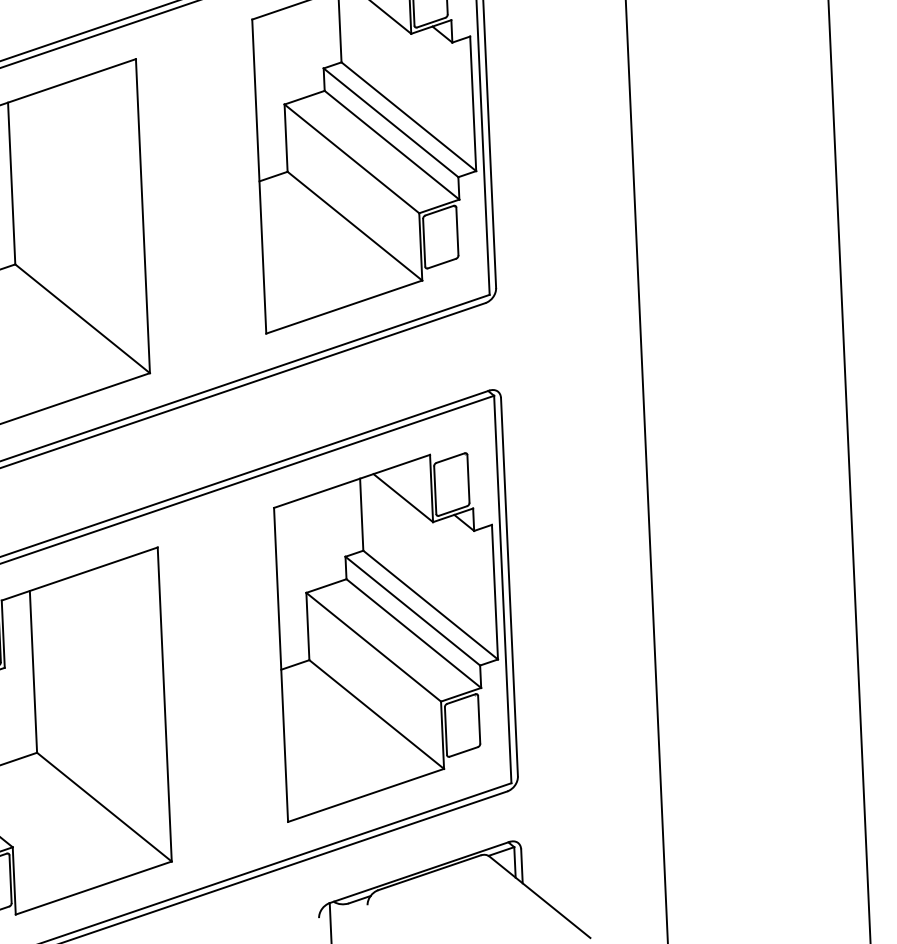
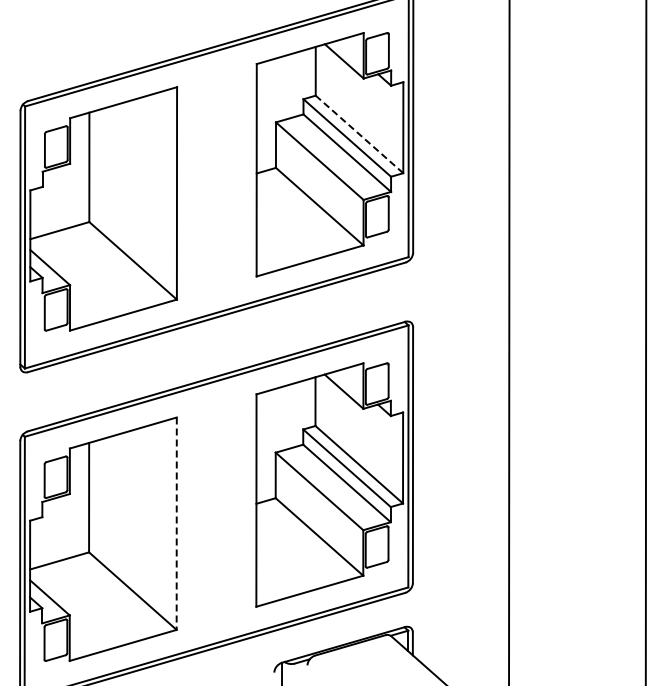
line: (408, 116) -> (359, 134), solid -> dashed
line: (164, 705) -> (176, 524), solid -> dashed

